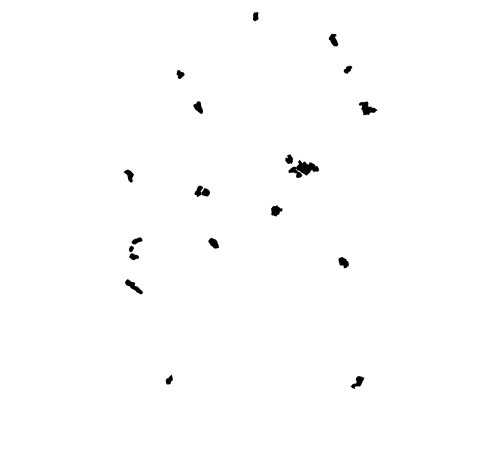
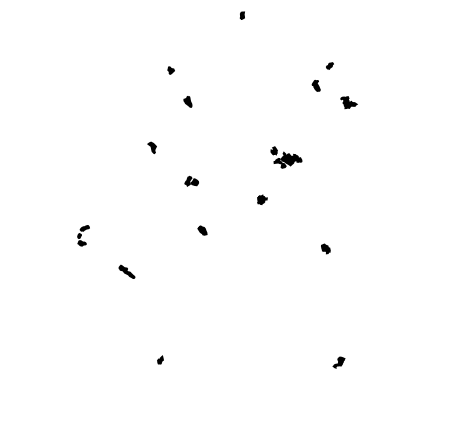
part: (332, 39) -> (315, 85), moved
part: (128, 175) -> (151, 147), moved
part: (135, 248) -> (83, 235), moved

